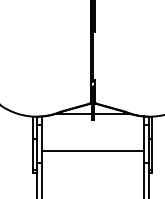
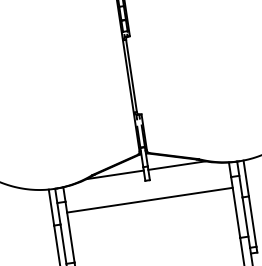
line: (92, 151) -> (149, 200), moved

